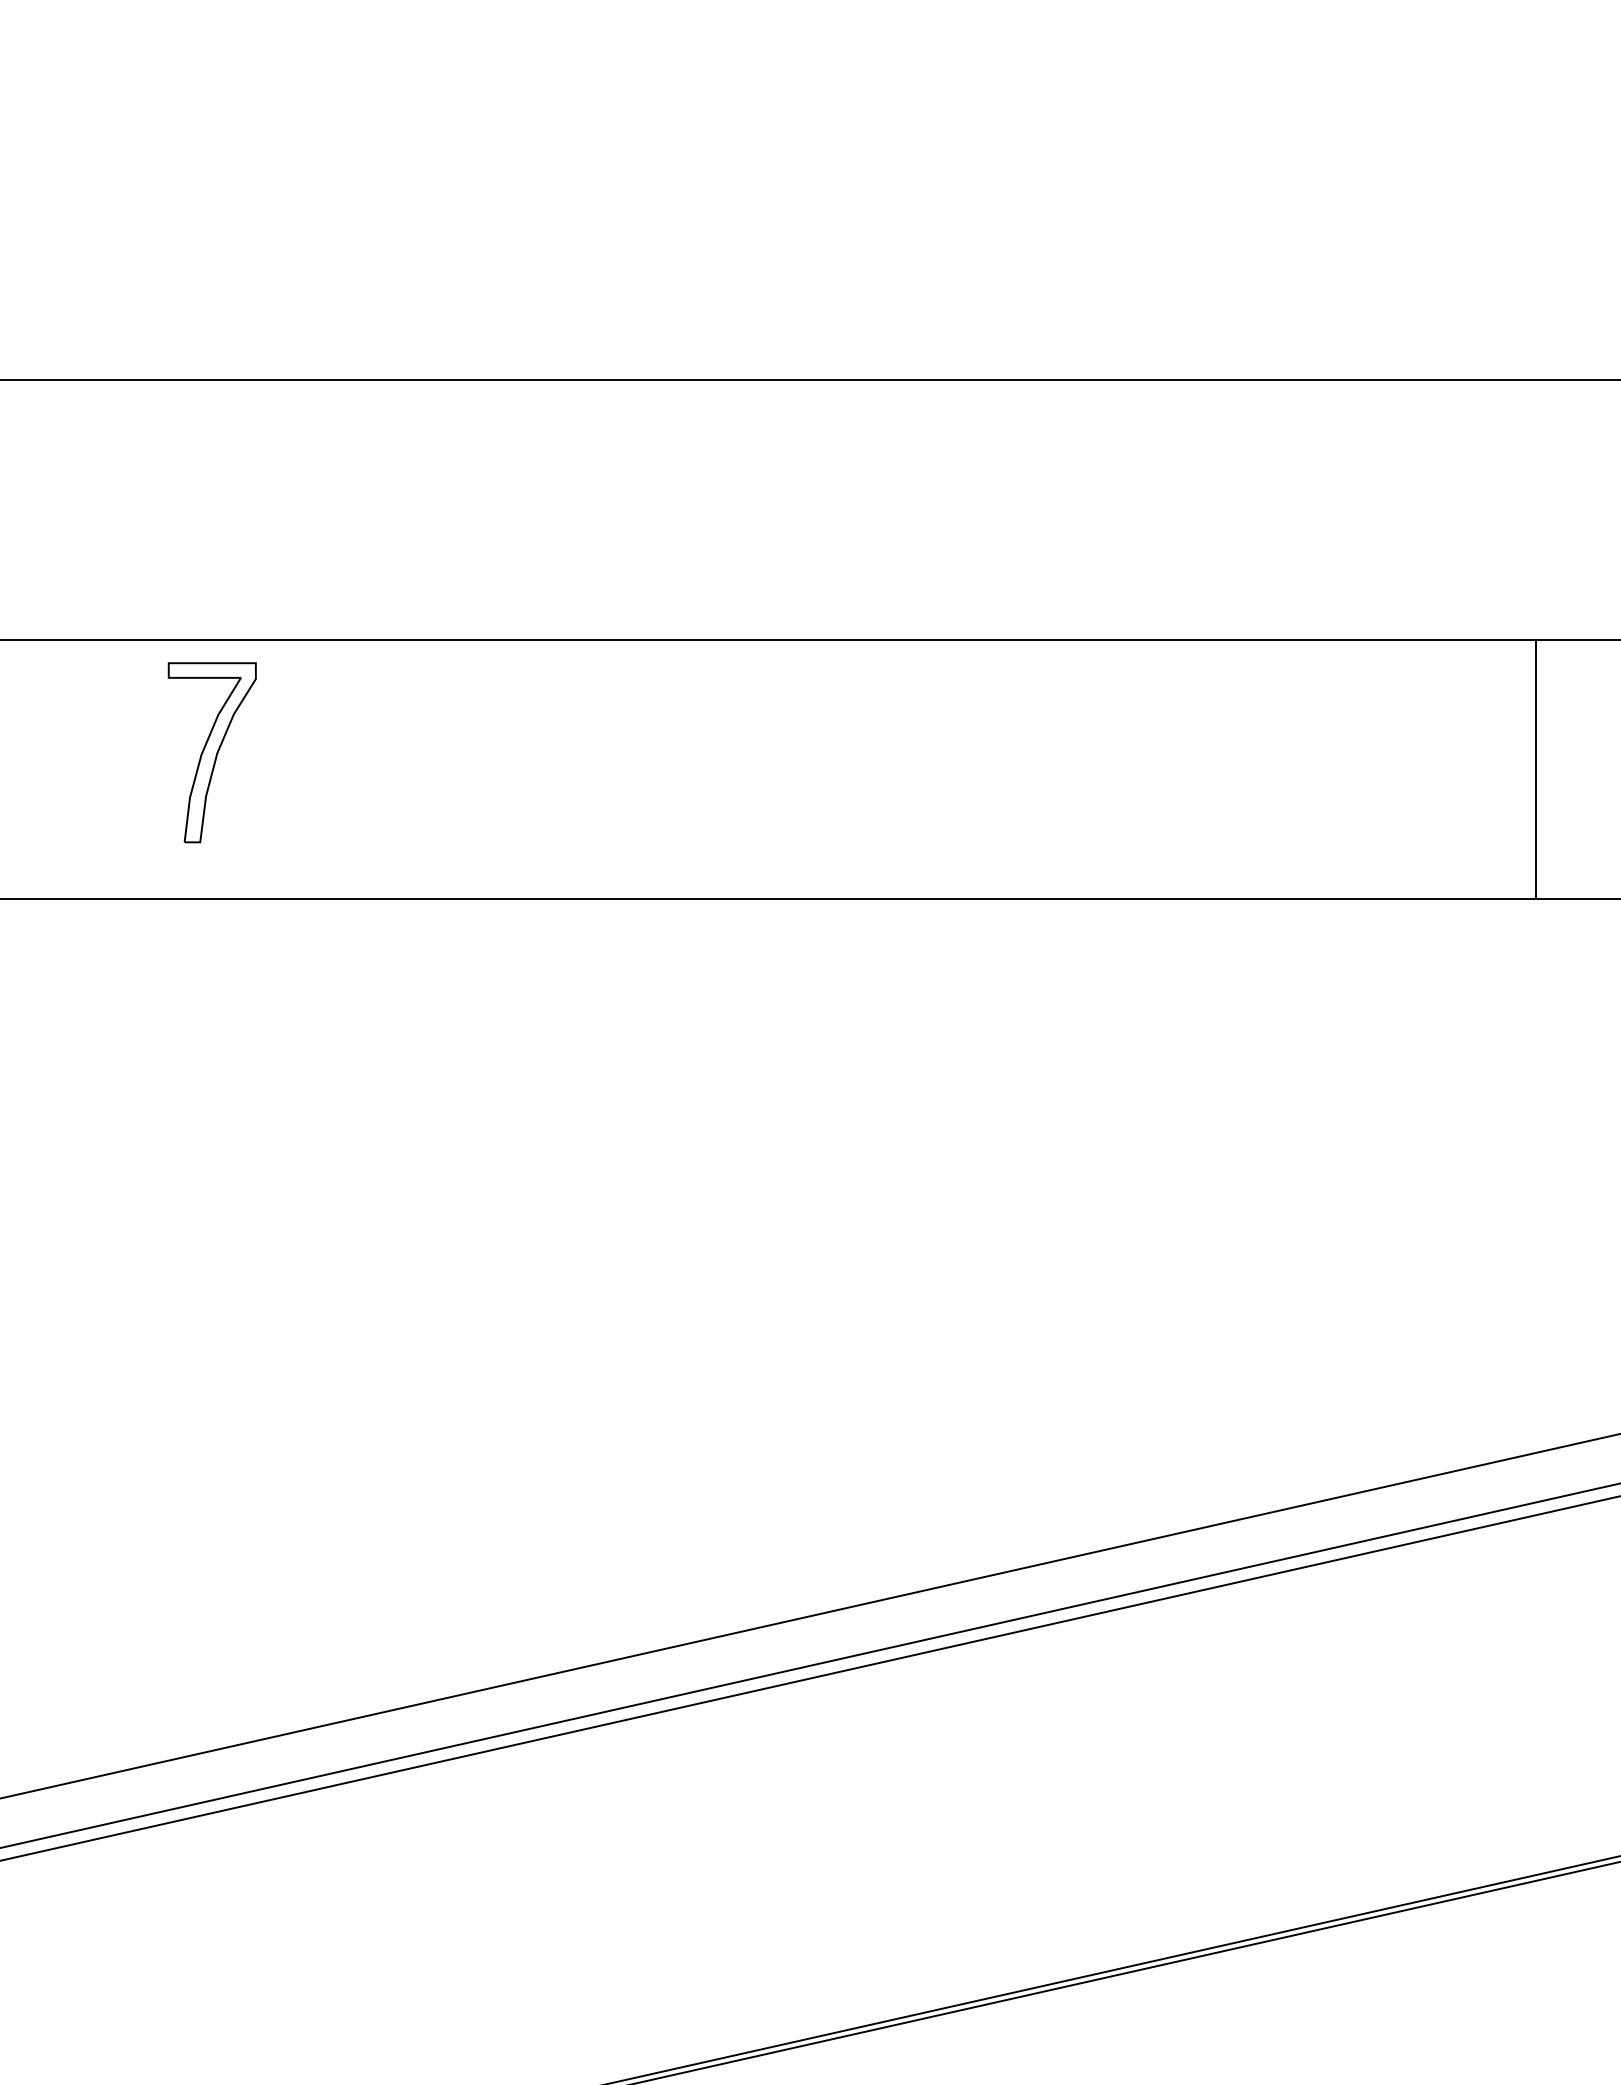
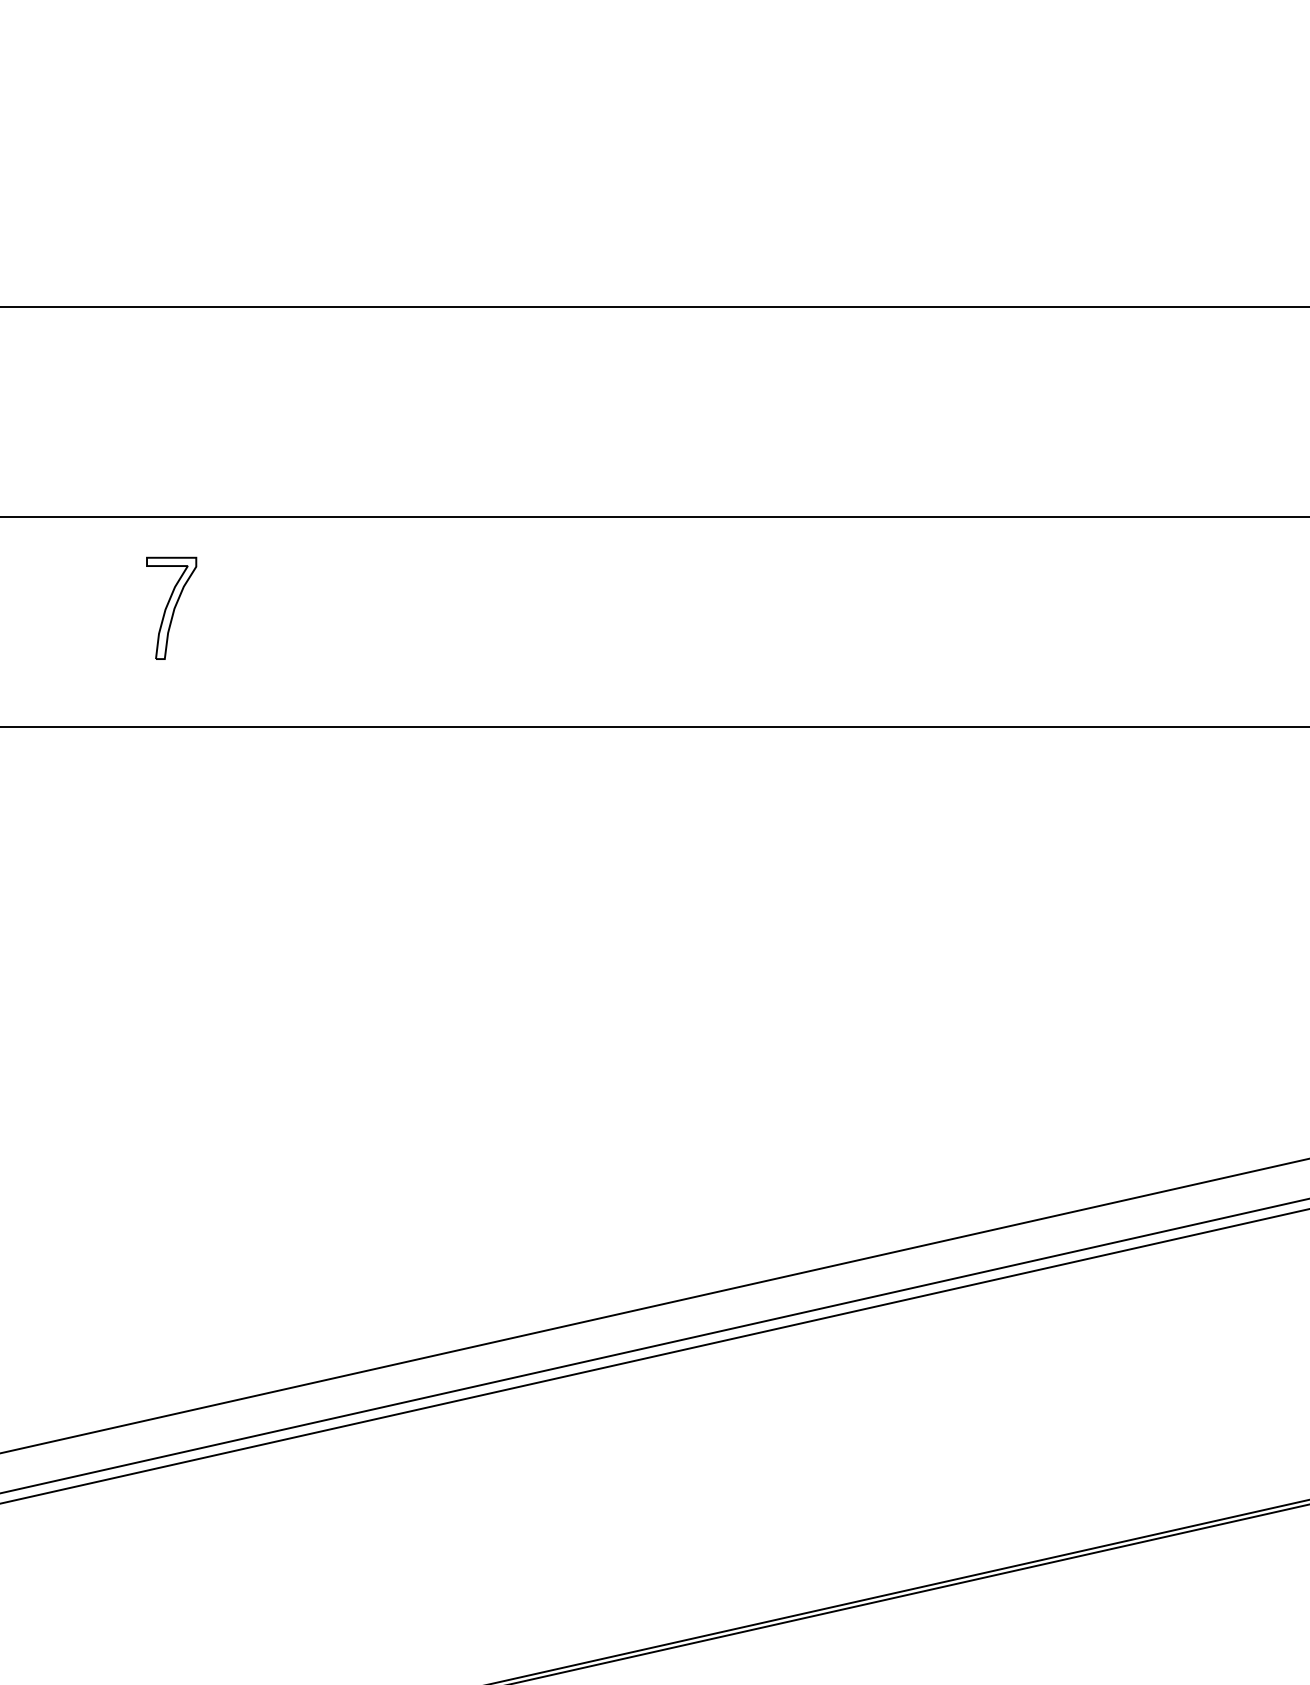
part: (212, 752) -> (171, 608), size x0.7
line: (1536, 768) -> (1241, 621), removed

